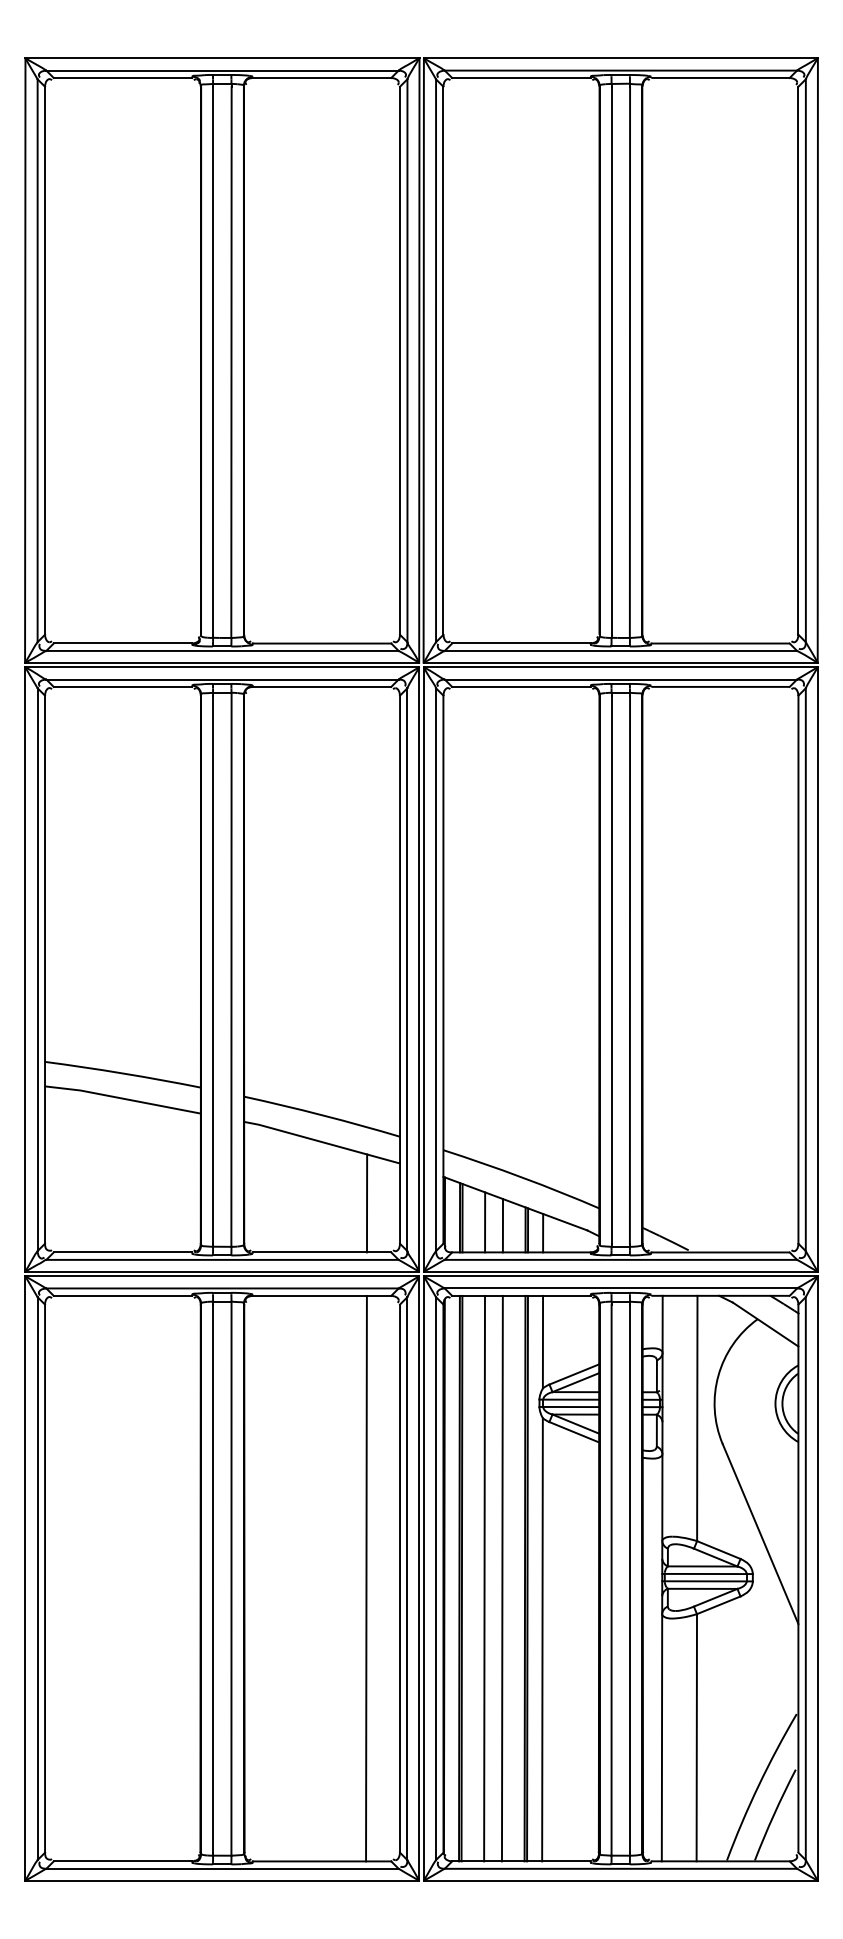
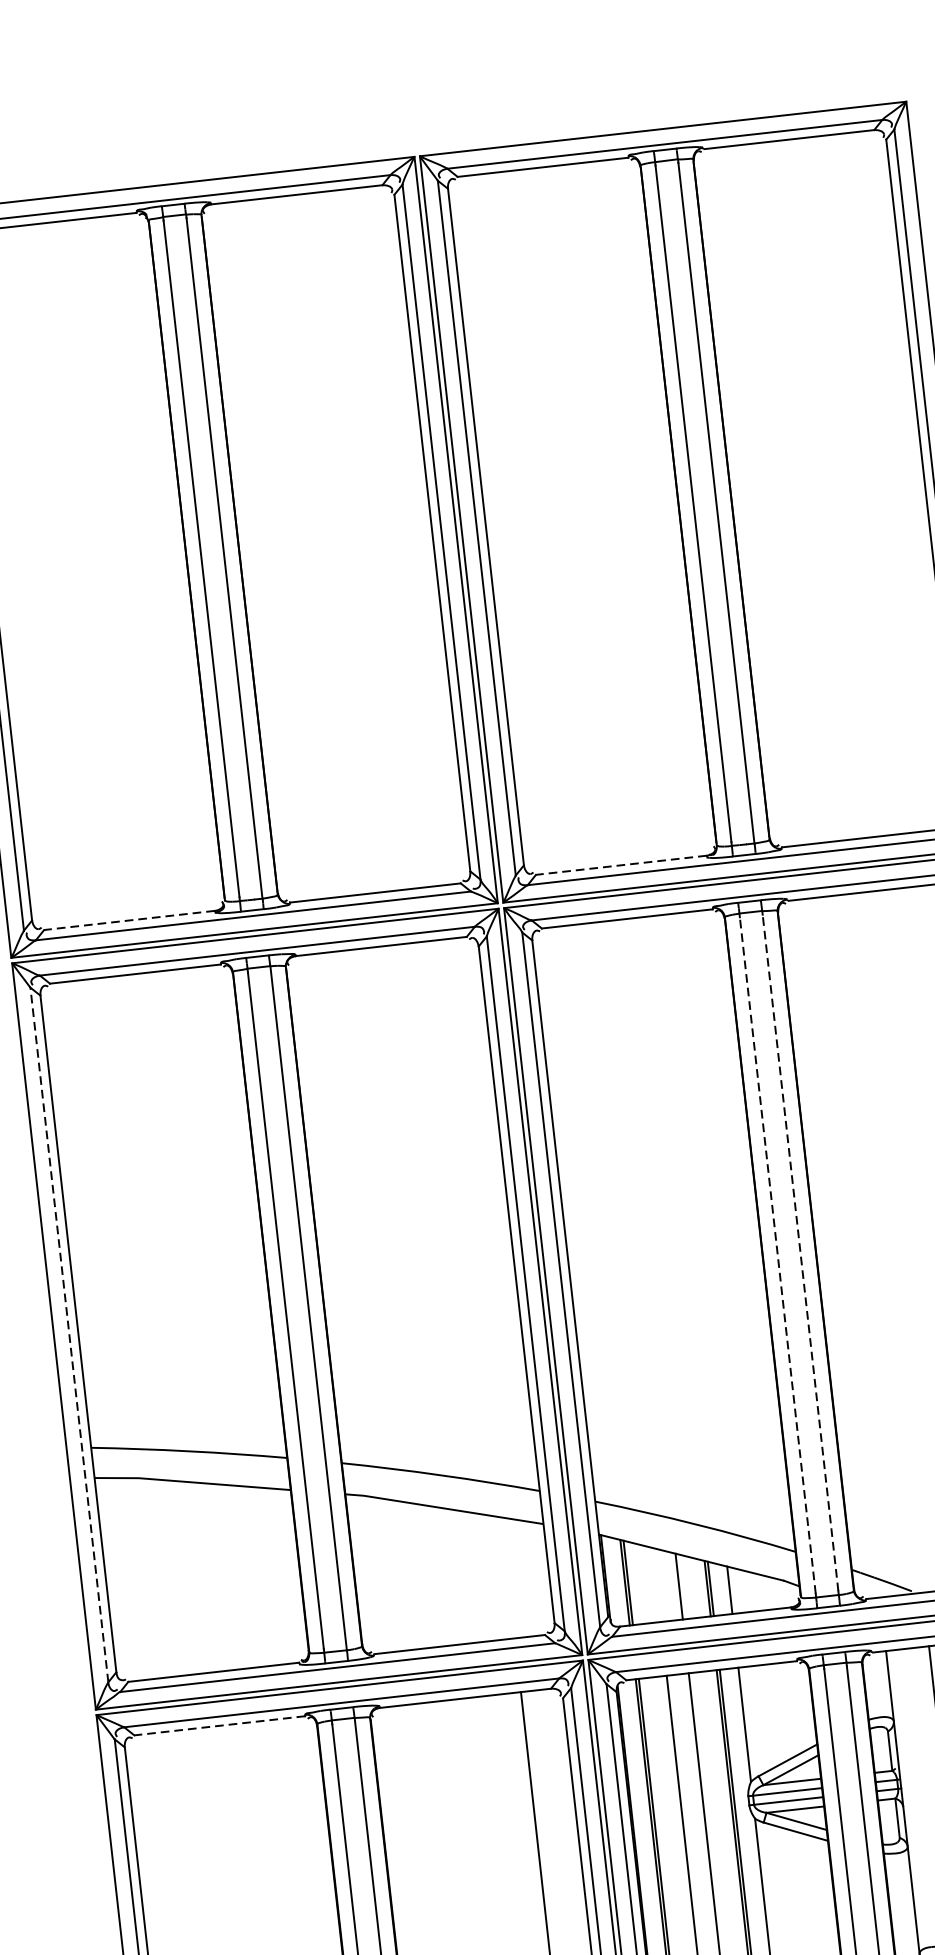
line: (122, 643) -> (128, 920), solid -> dashed
line: (520, 643) -> (620, 865), solid -> dashed
line: (37, 969) -> (69, 1334), solid -> dashed
line: (611, 969) -> (777, 1255), solid -> dashed
line: (629, 969) -> (799, 1252), solid -> dashed
line: (366, 1203) -> (507, 1578), removed
line: (485, 1222) -> (657, 1585), removed
line: (122, 1295) -> (219, 1725), solid -> dashed

